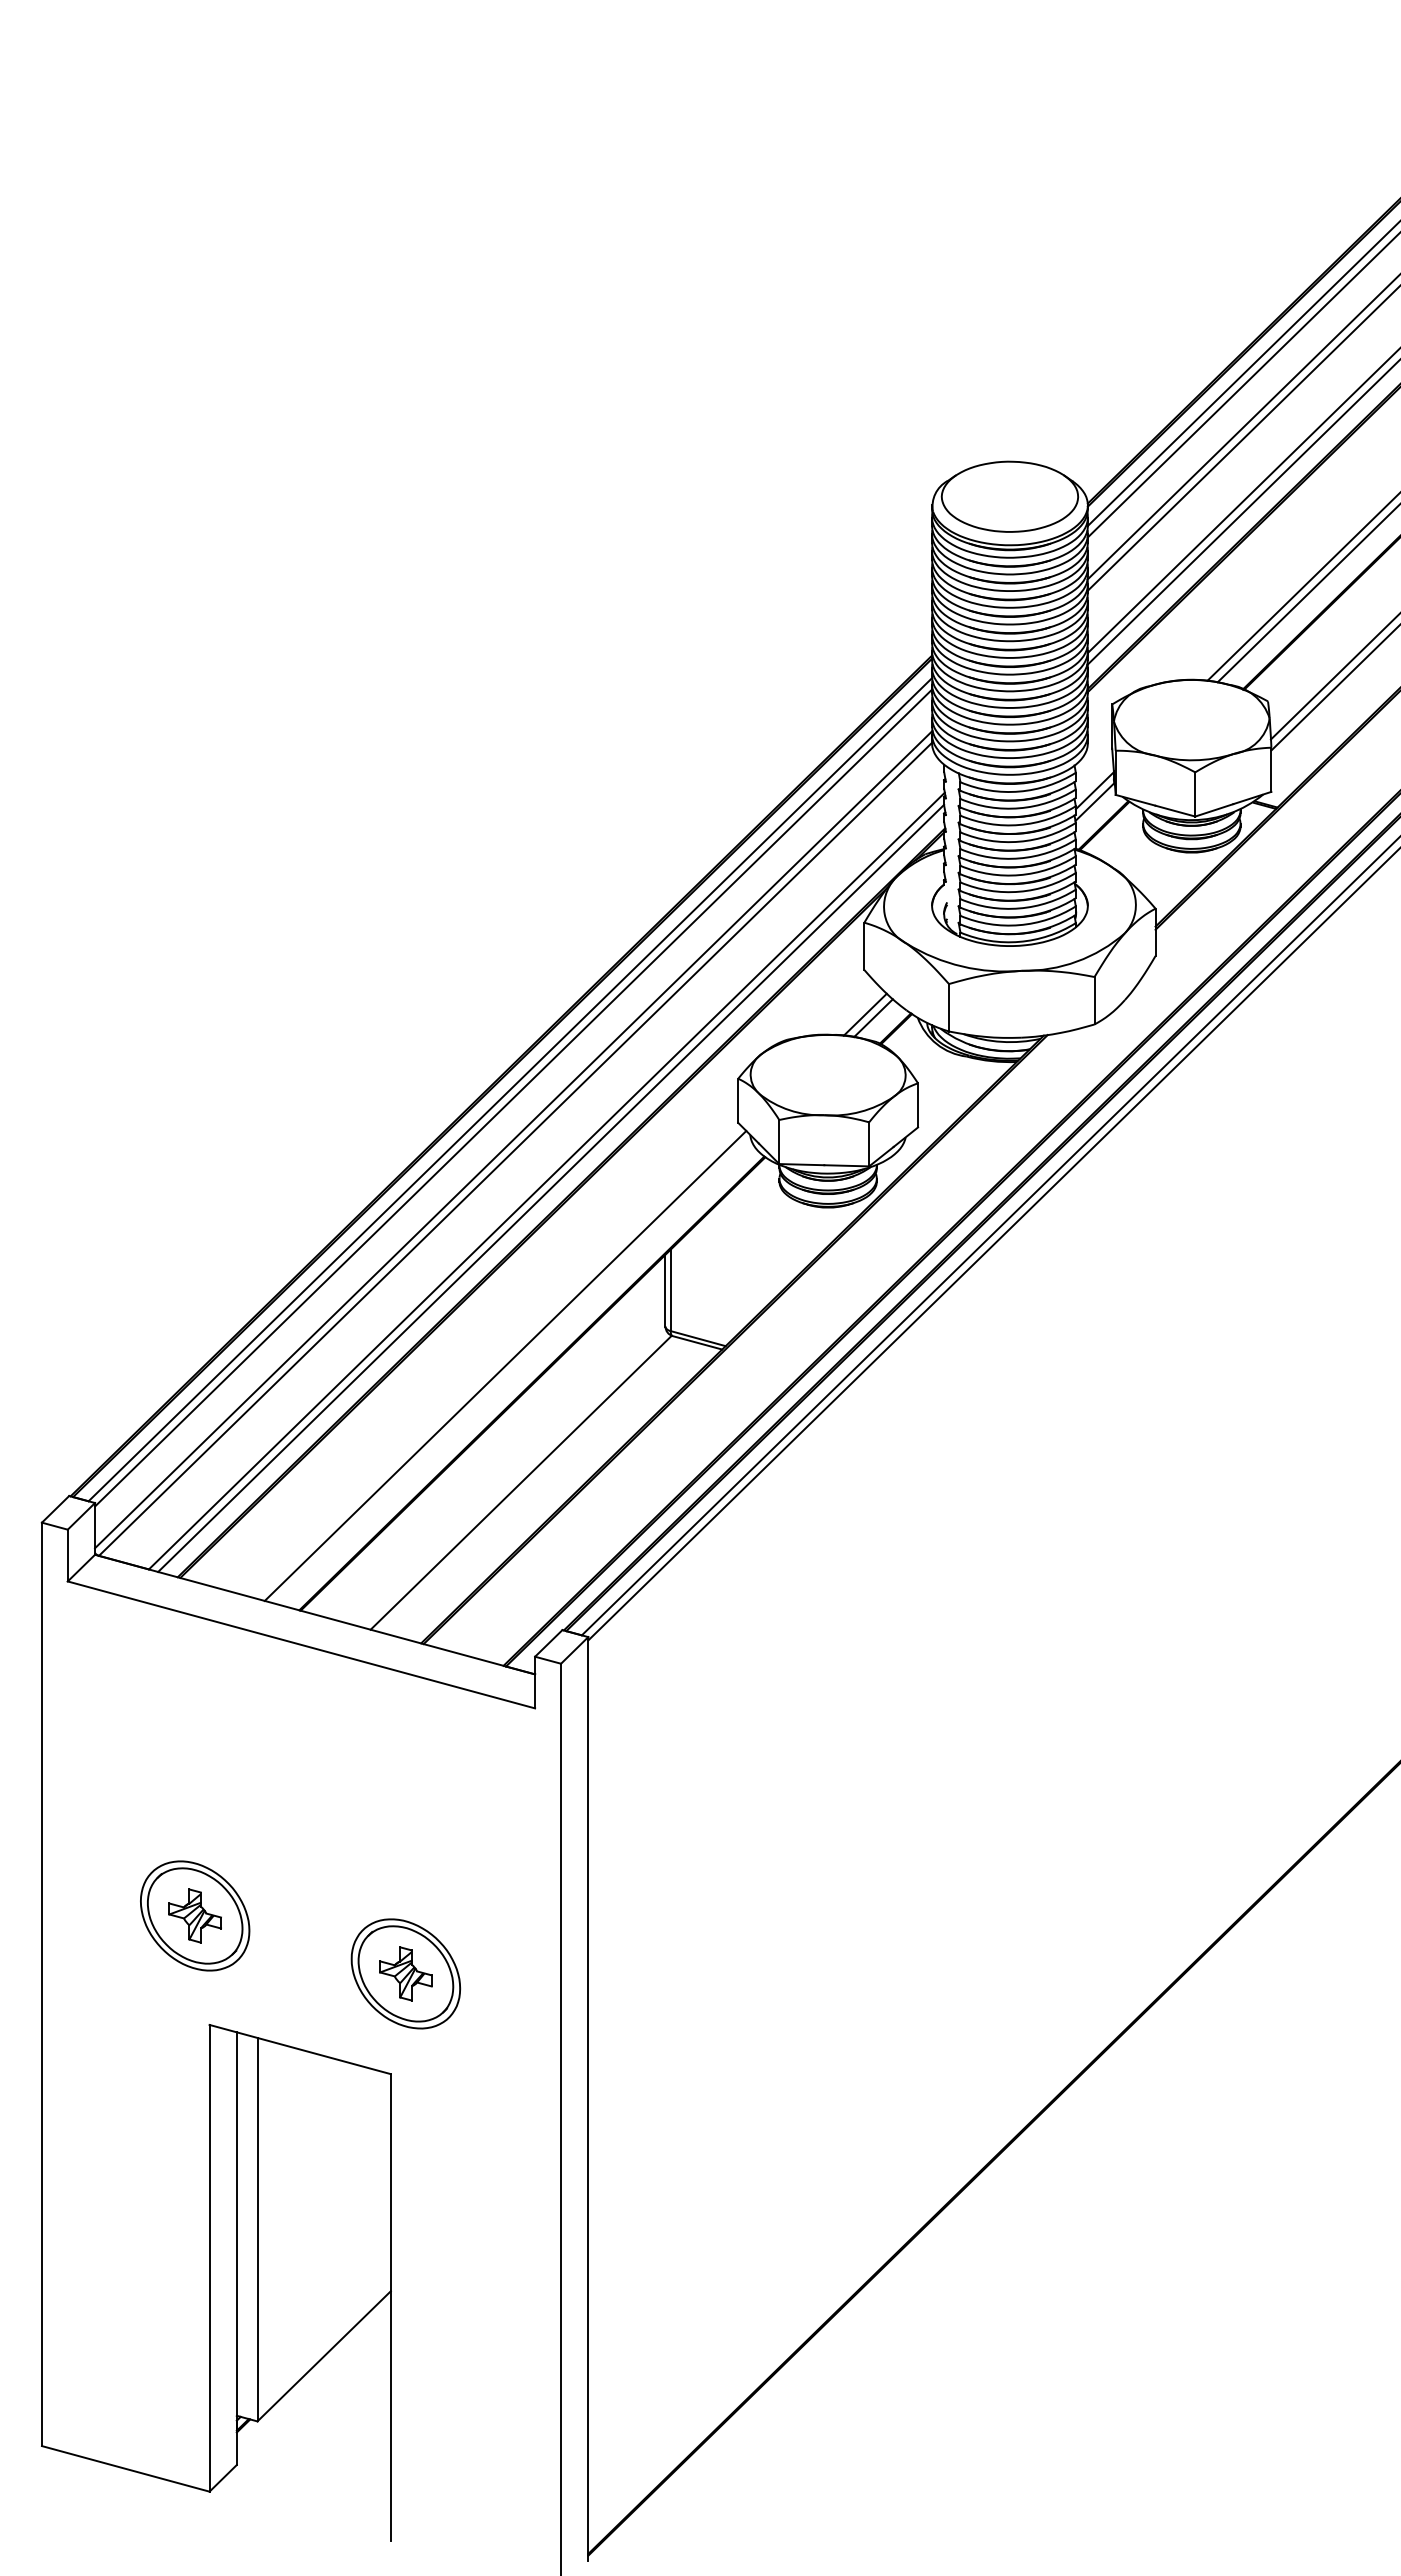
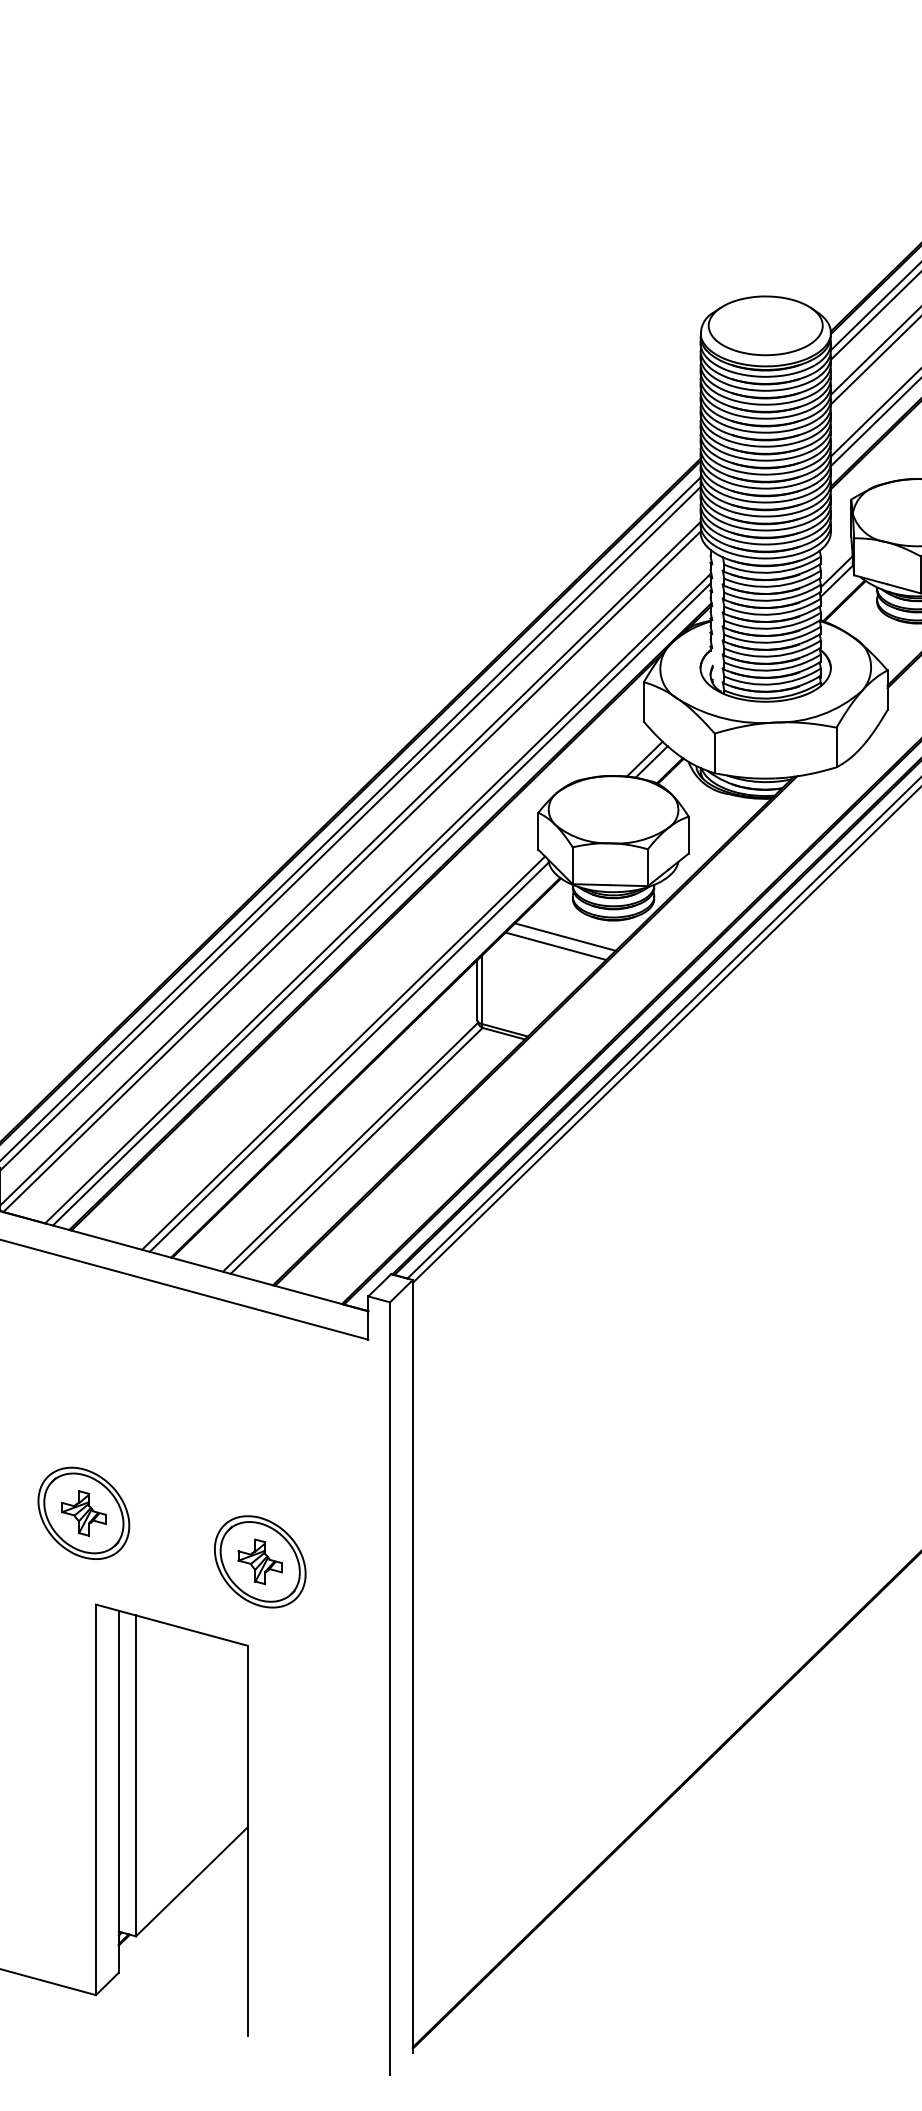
line: (770, 1226) -> (565, 936), added
line: (759, 1237) -> (556, 945), added
line: (511, 1370) -> (348, 1056), added
line: (513, 1478) -> (350, 1147), added

